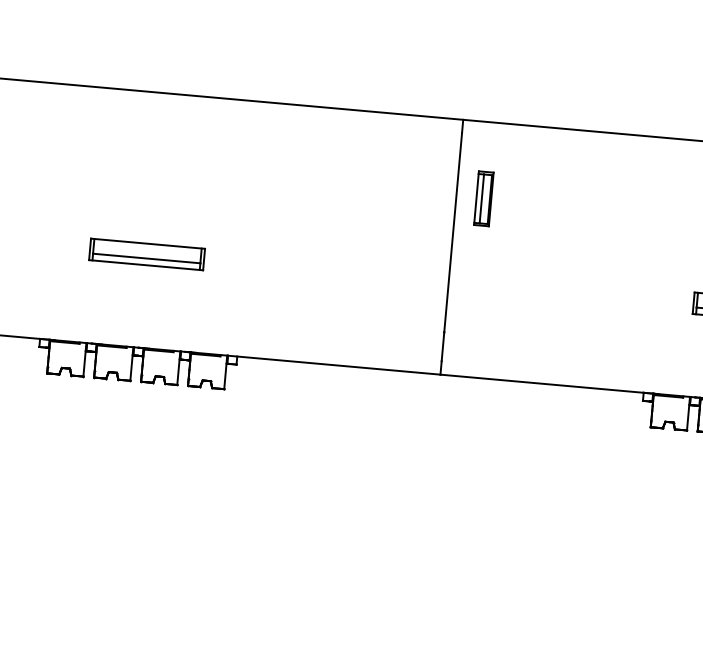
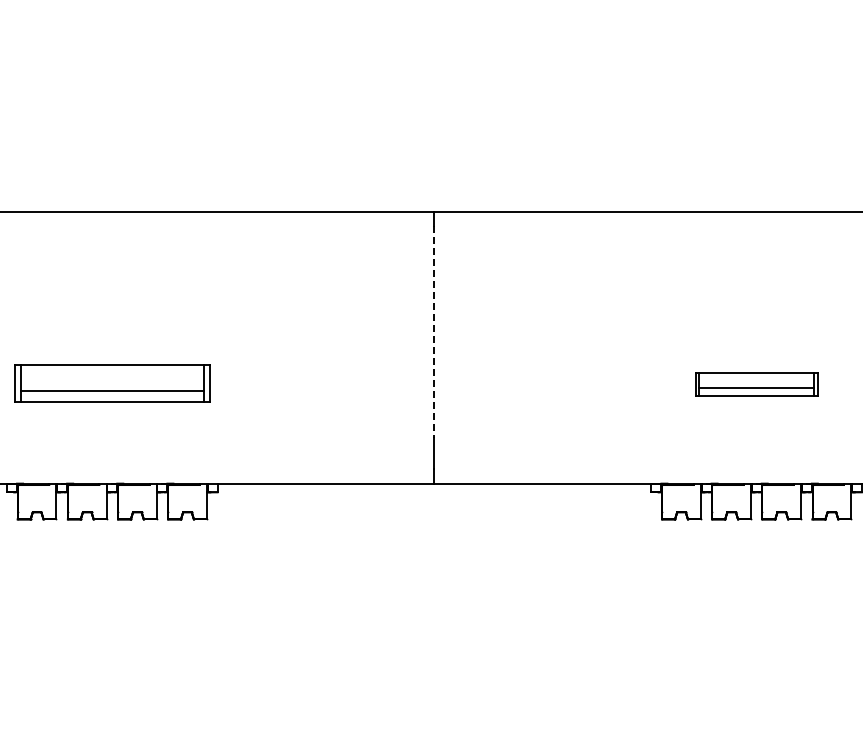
part: (483, 199) -> (463, 293), removed
line: (453, 233) -> (434, 332), solid -> dashed
part: (146, 254) -> (111, 384), size x1.6

